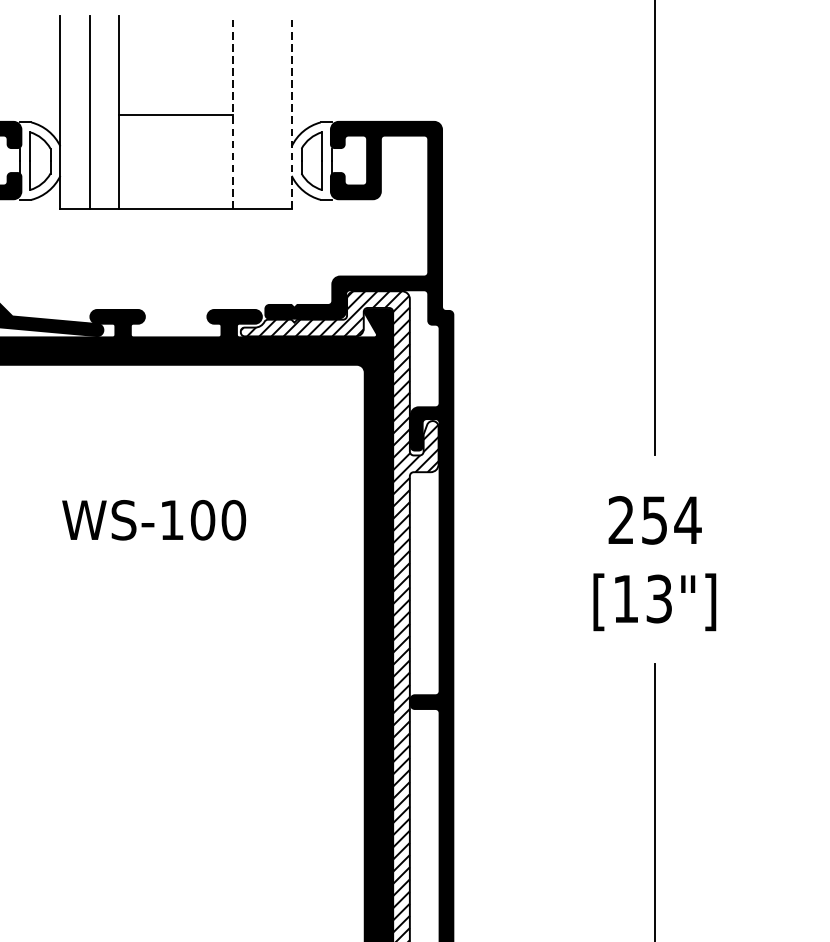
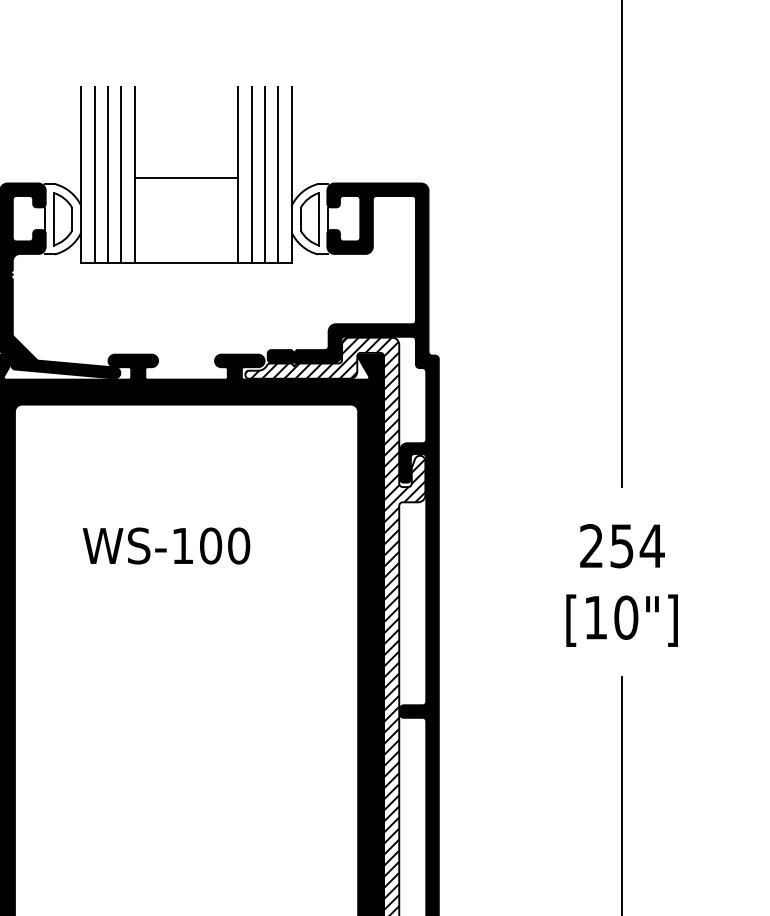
line: (75, 111) -> (94, 174), added
line: (104, 111) -> (121, 174), added
line: (233, 111) -> (238, 174), dashed -> solid
line: (247, 111) -> (251, 174), added
line: (261, 111) -> (264, 174), added
line: (277, 111) -> (278, 174), added
line: (291, 111) -> (291, 174), dashed -> solid
text: (659, 598) -> (626, 617), [13"] -> [10"]

